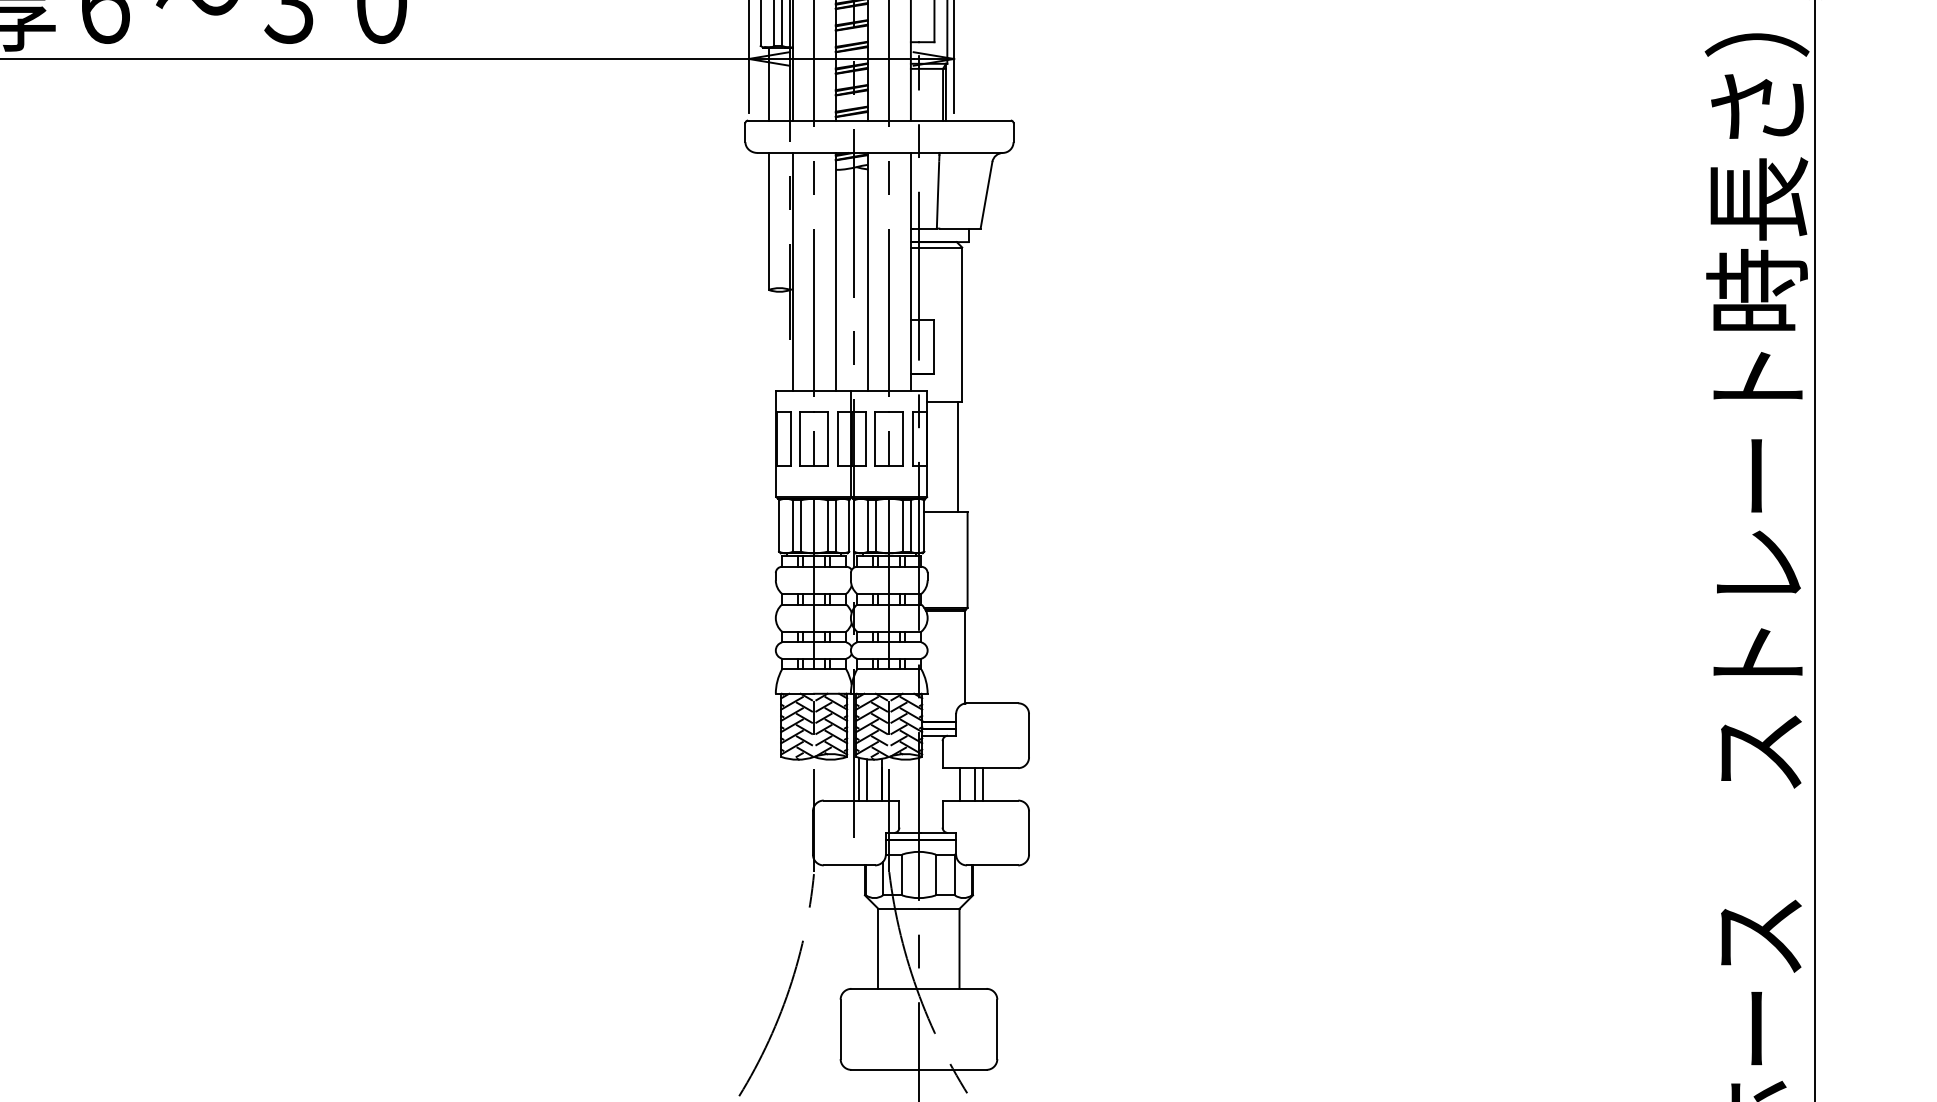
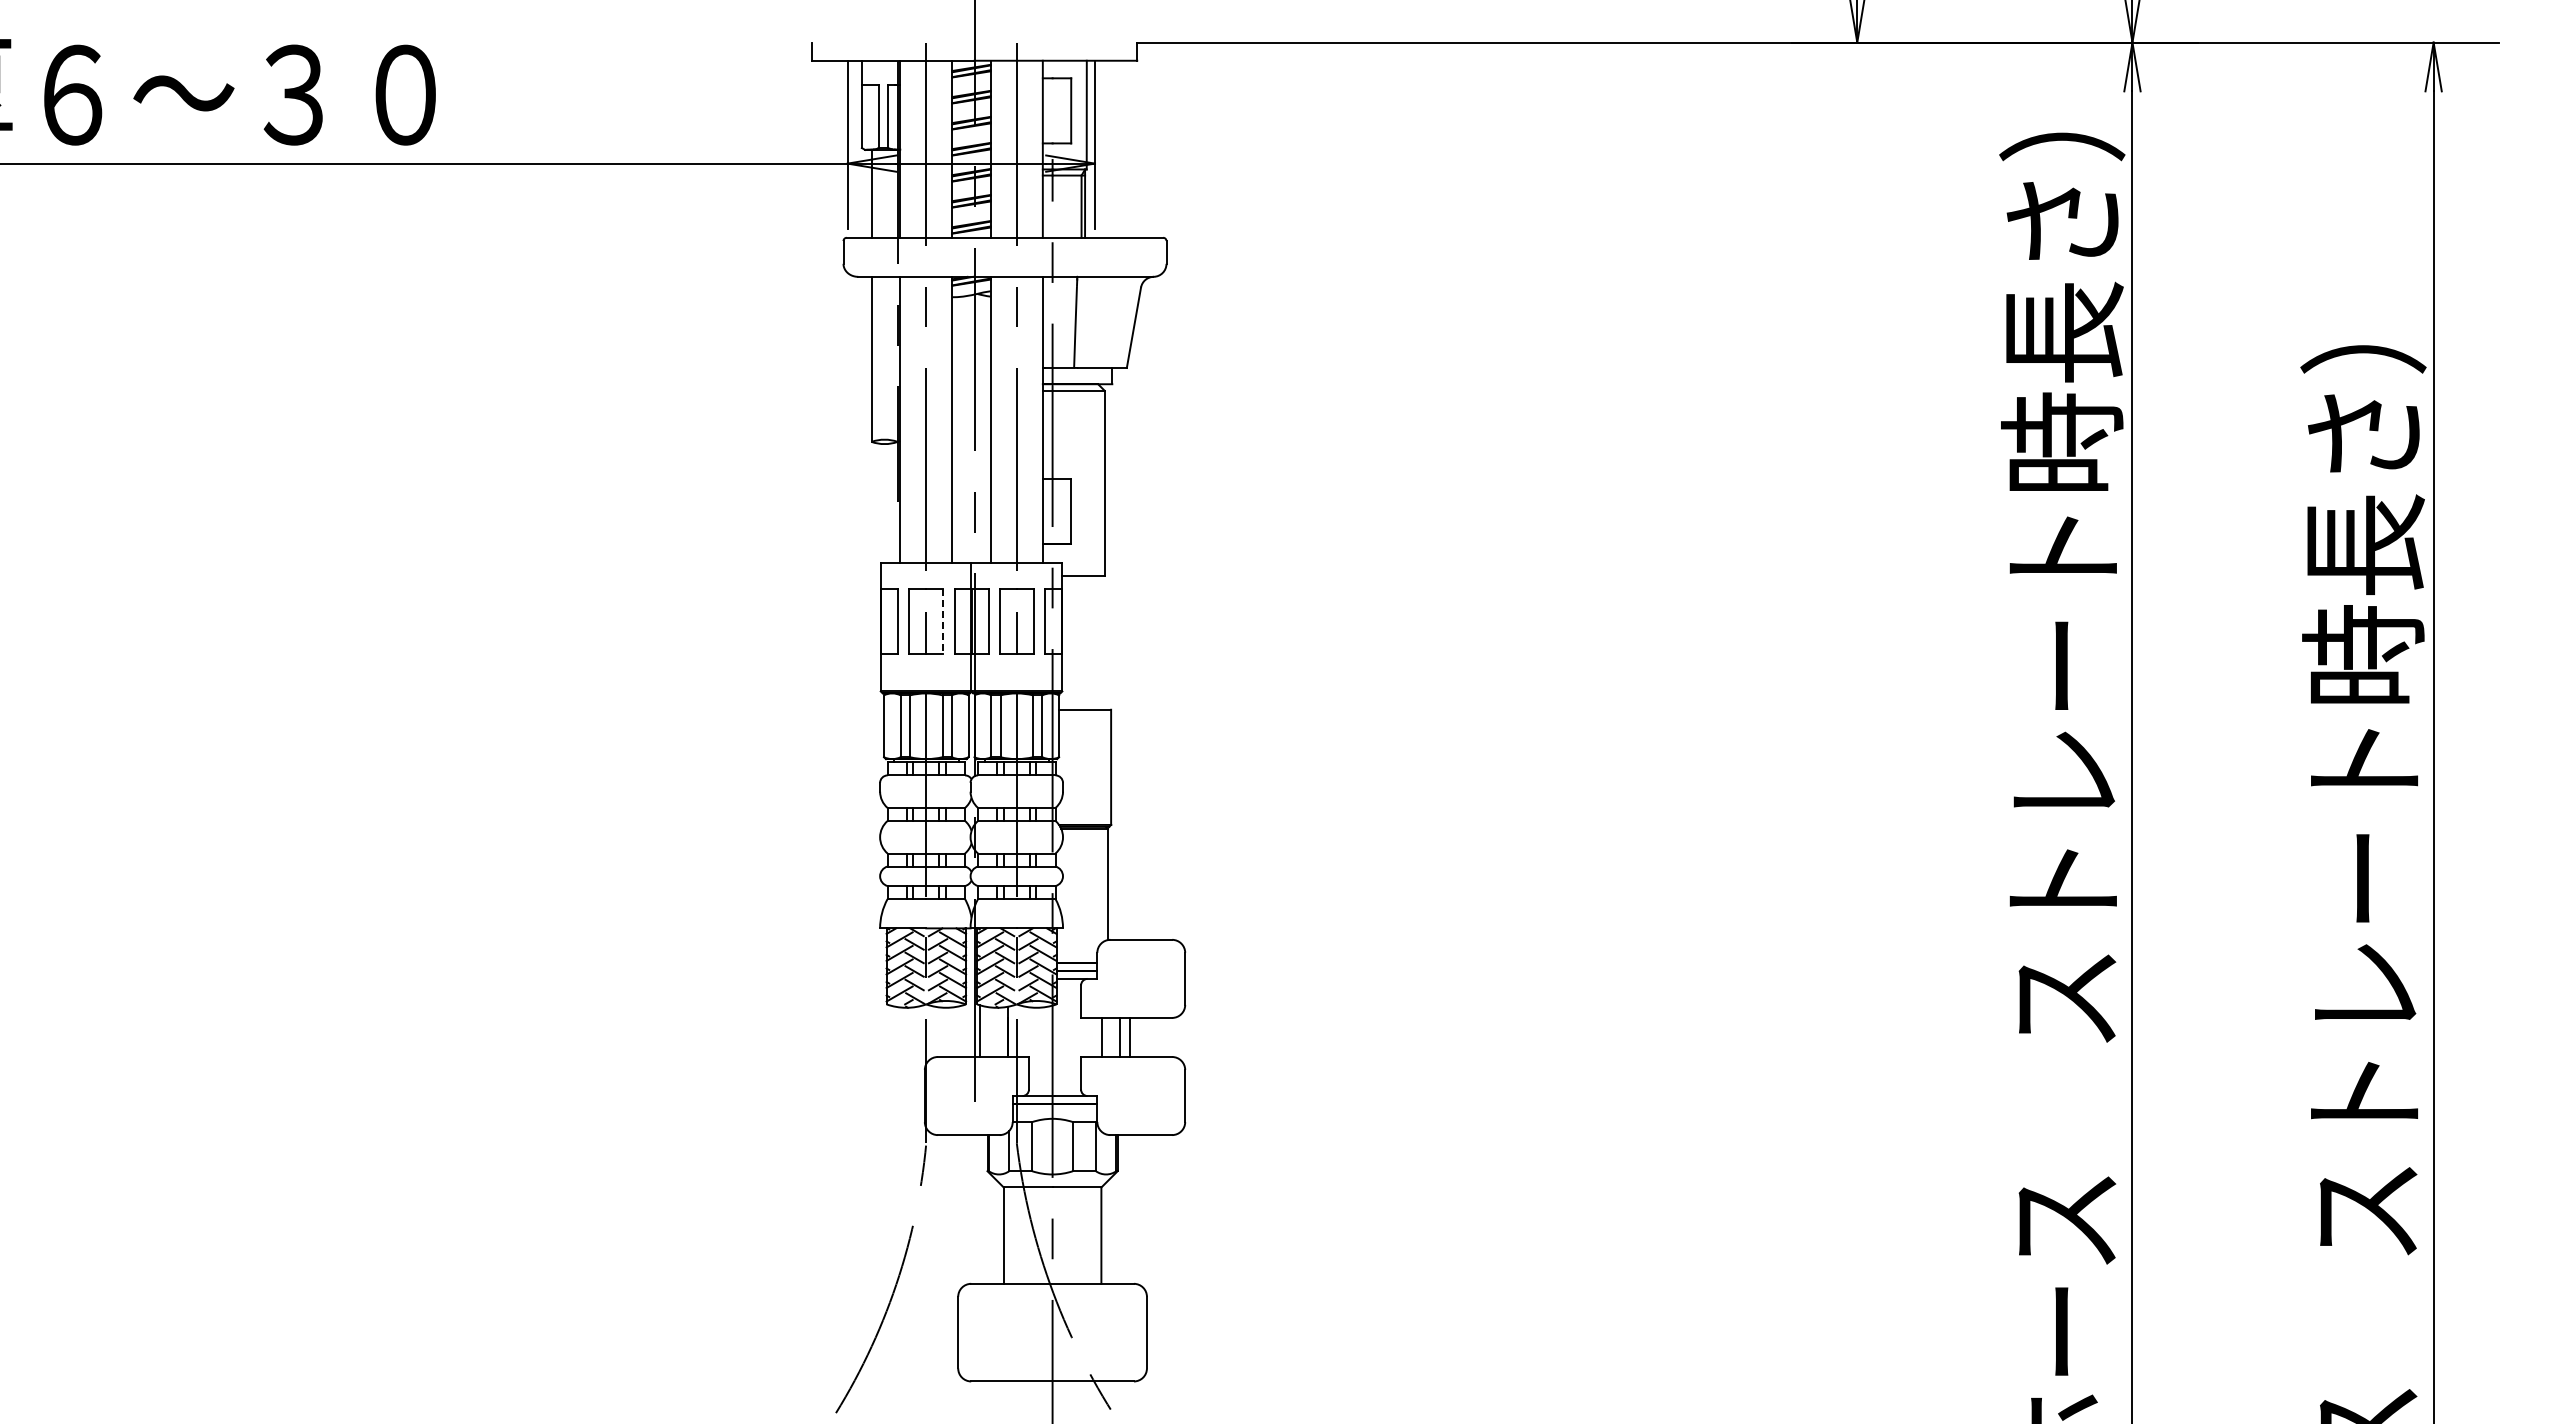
line: (828, 439) -> (943, 621), solid -> dashed
line: (957, 456) -> (1099, 642), removed
line: (866, 780) -> (989, 1032), removed

